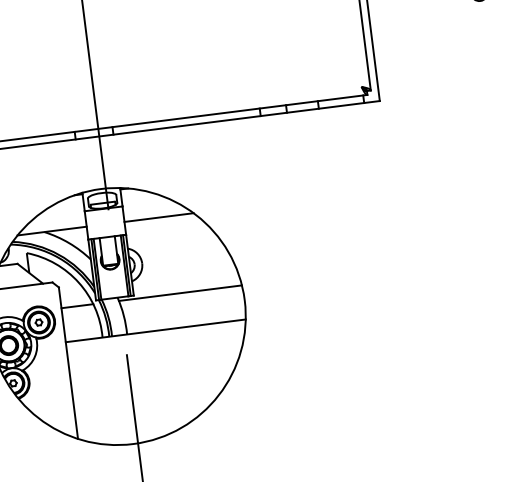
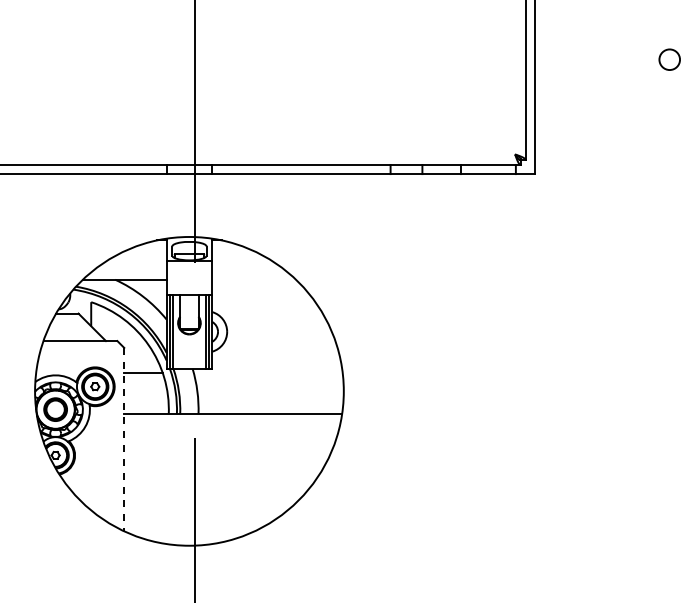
line: (159, 217) -> (254, 279), removed
line: (179, 293) -> (267, 373), removed
line: (68, 363) -> (124, 439), solid -> dashed

